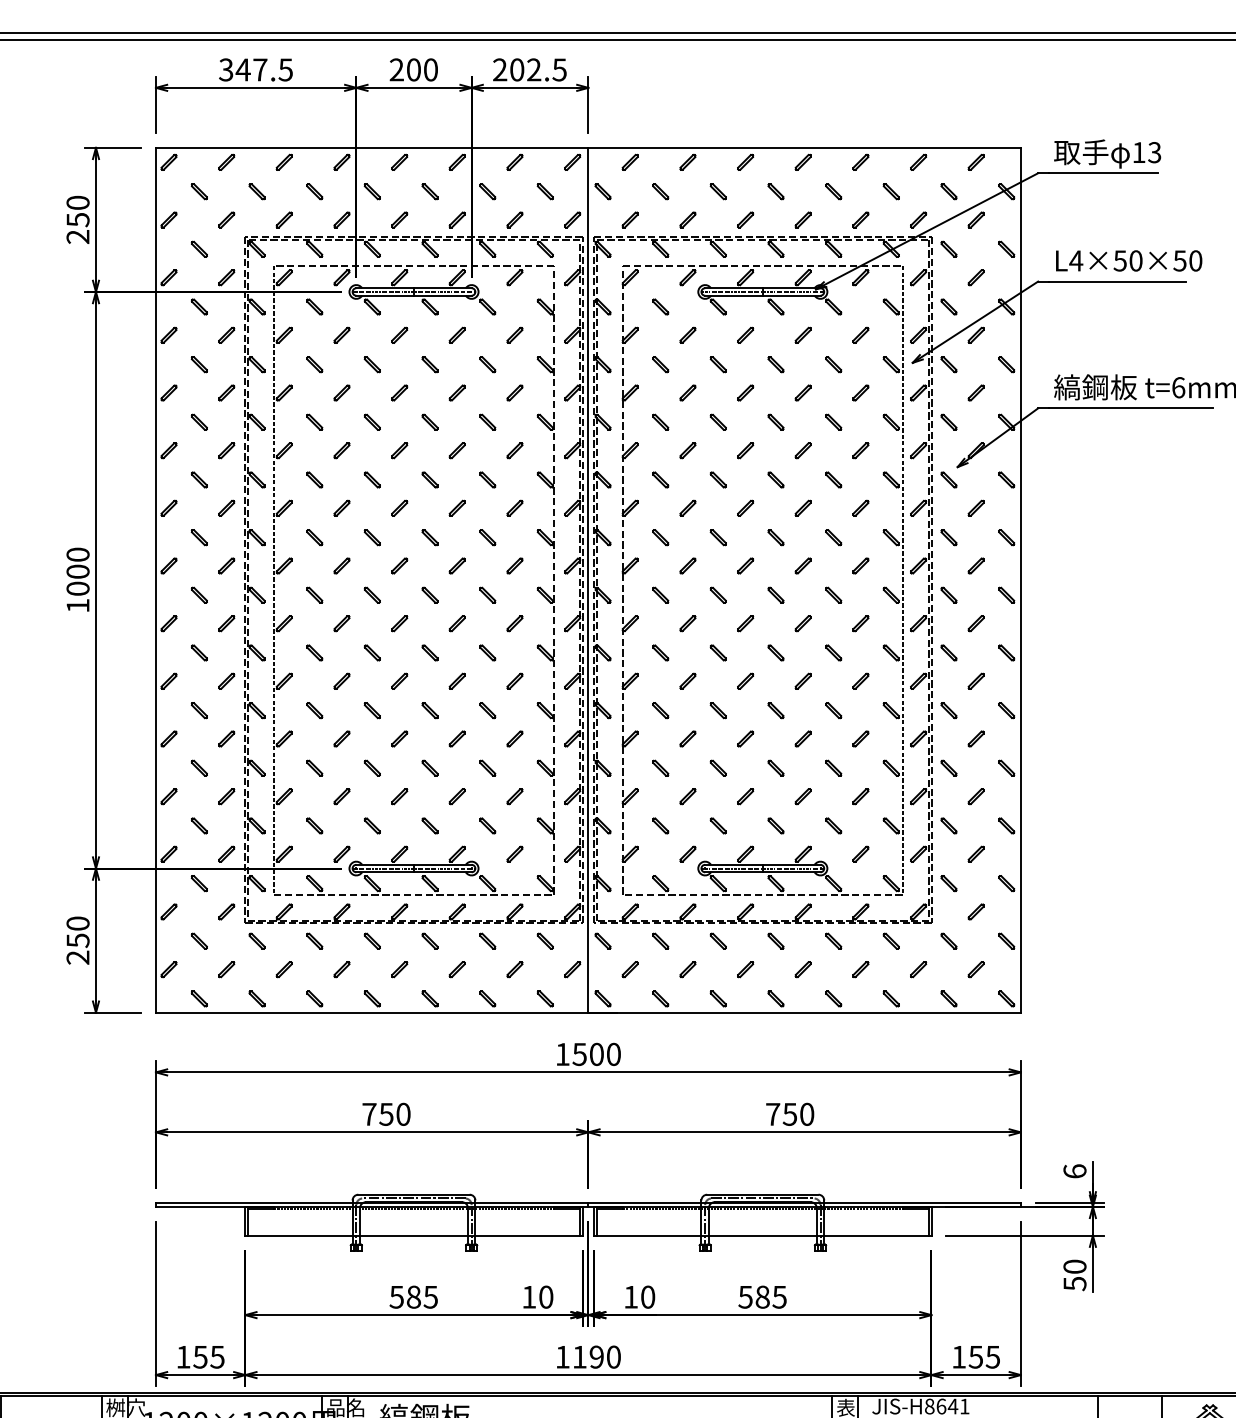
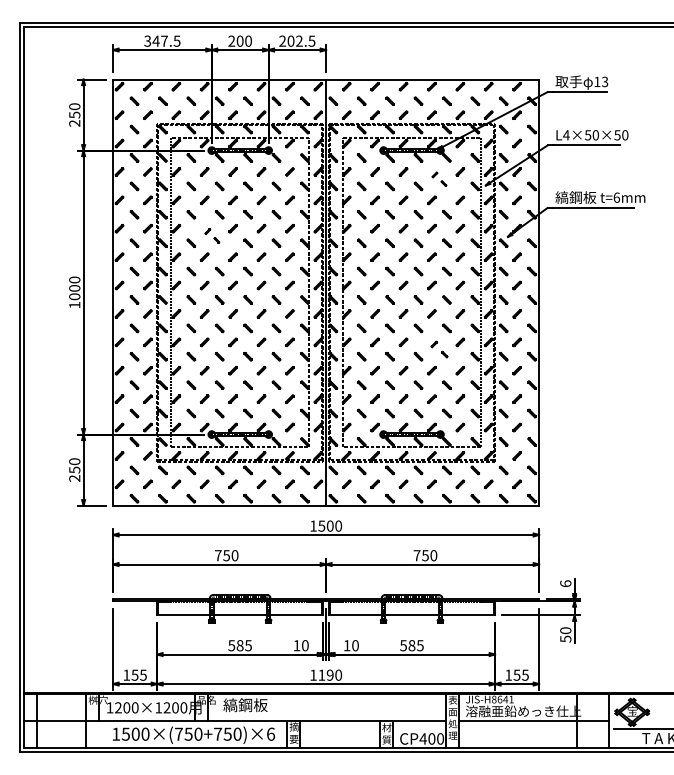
part: (818, 350) -> (439, 179), size x0.6
part: (357, 464) -> (212, 235), size x0.6
part: (818, 695) -> (439, 349), size x0.7

